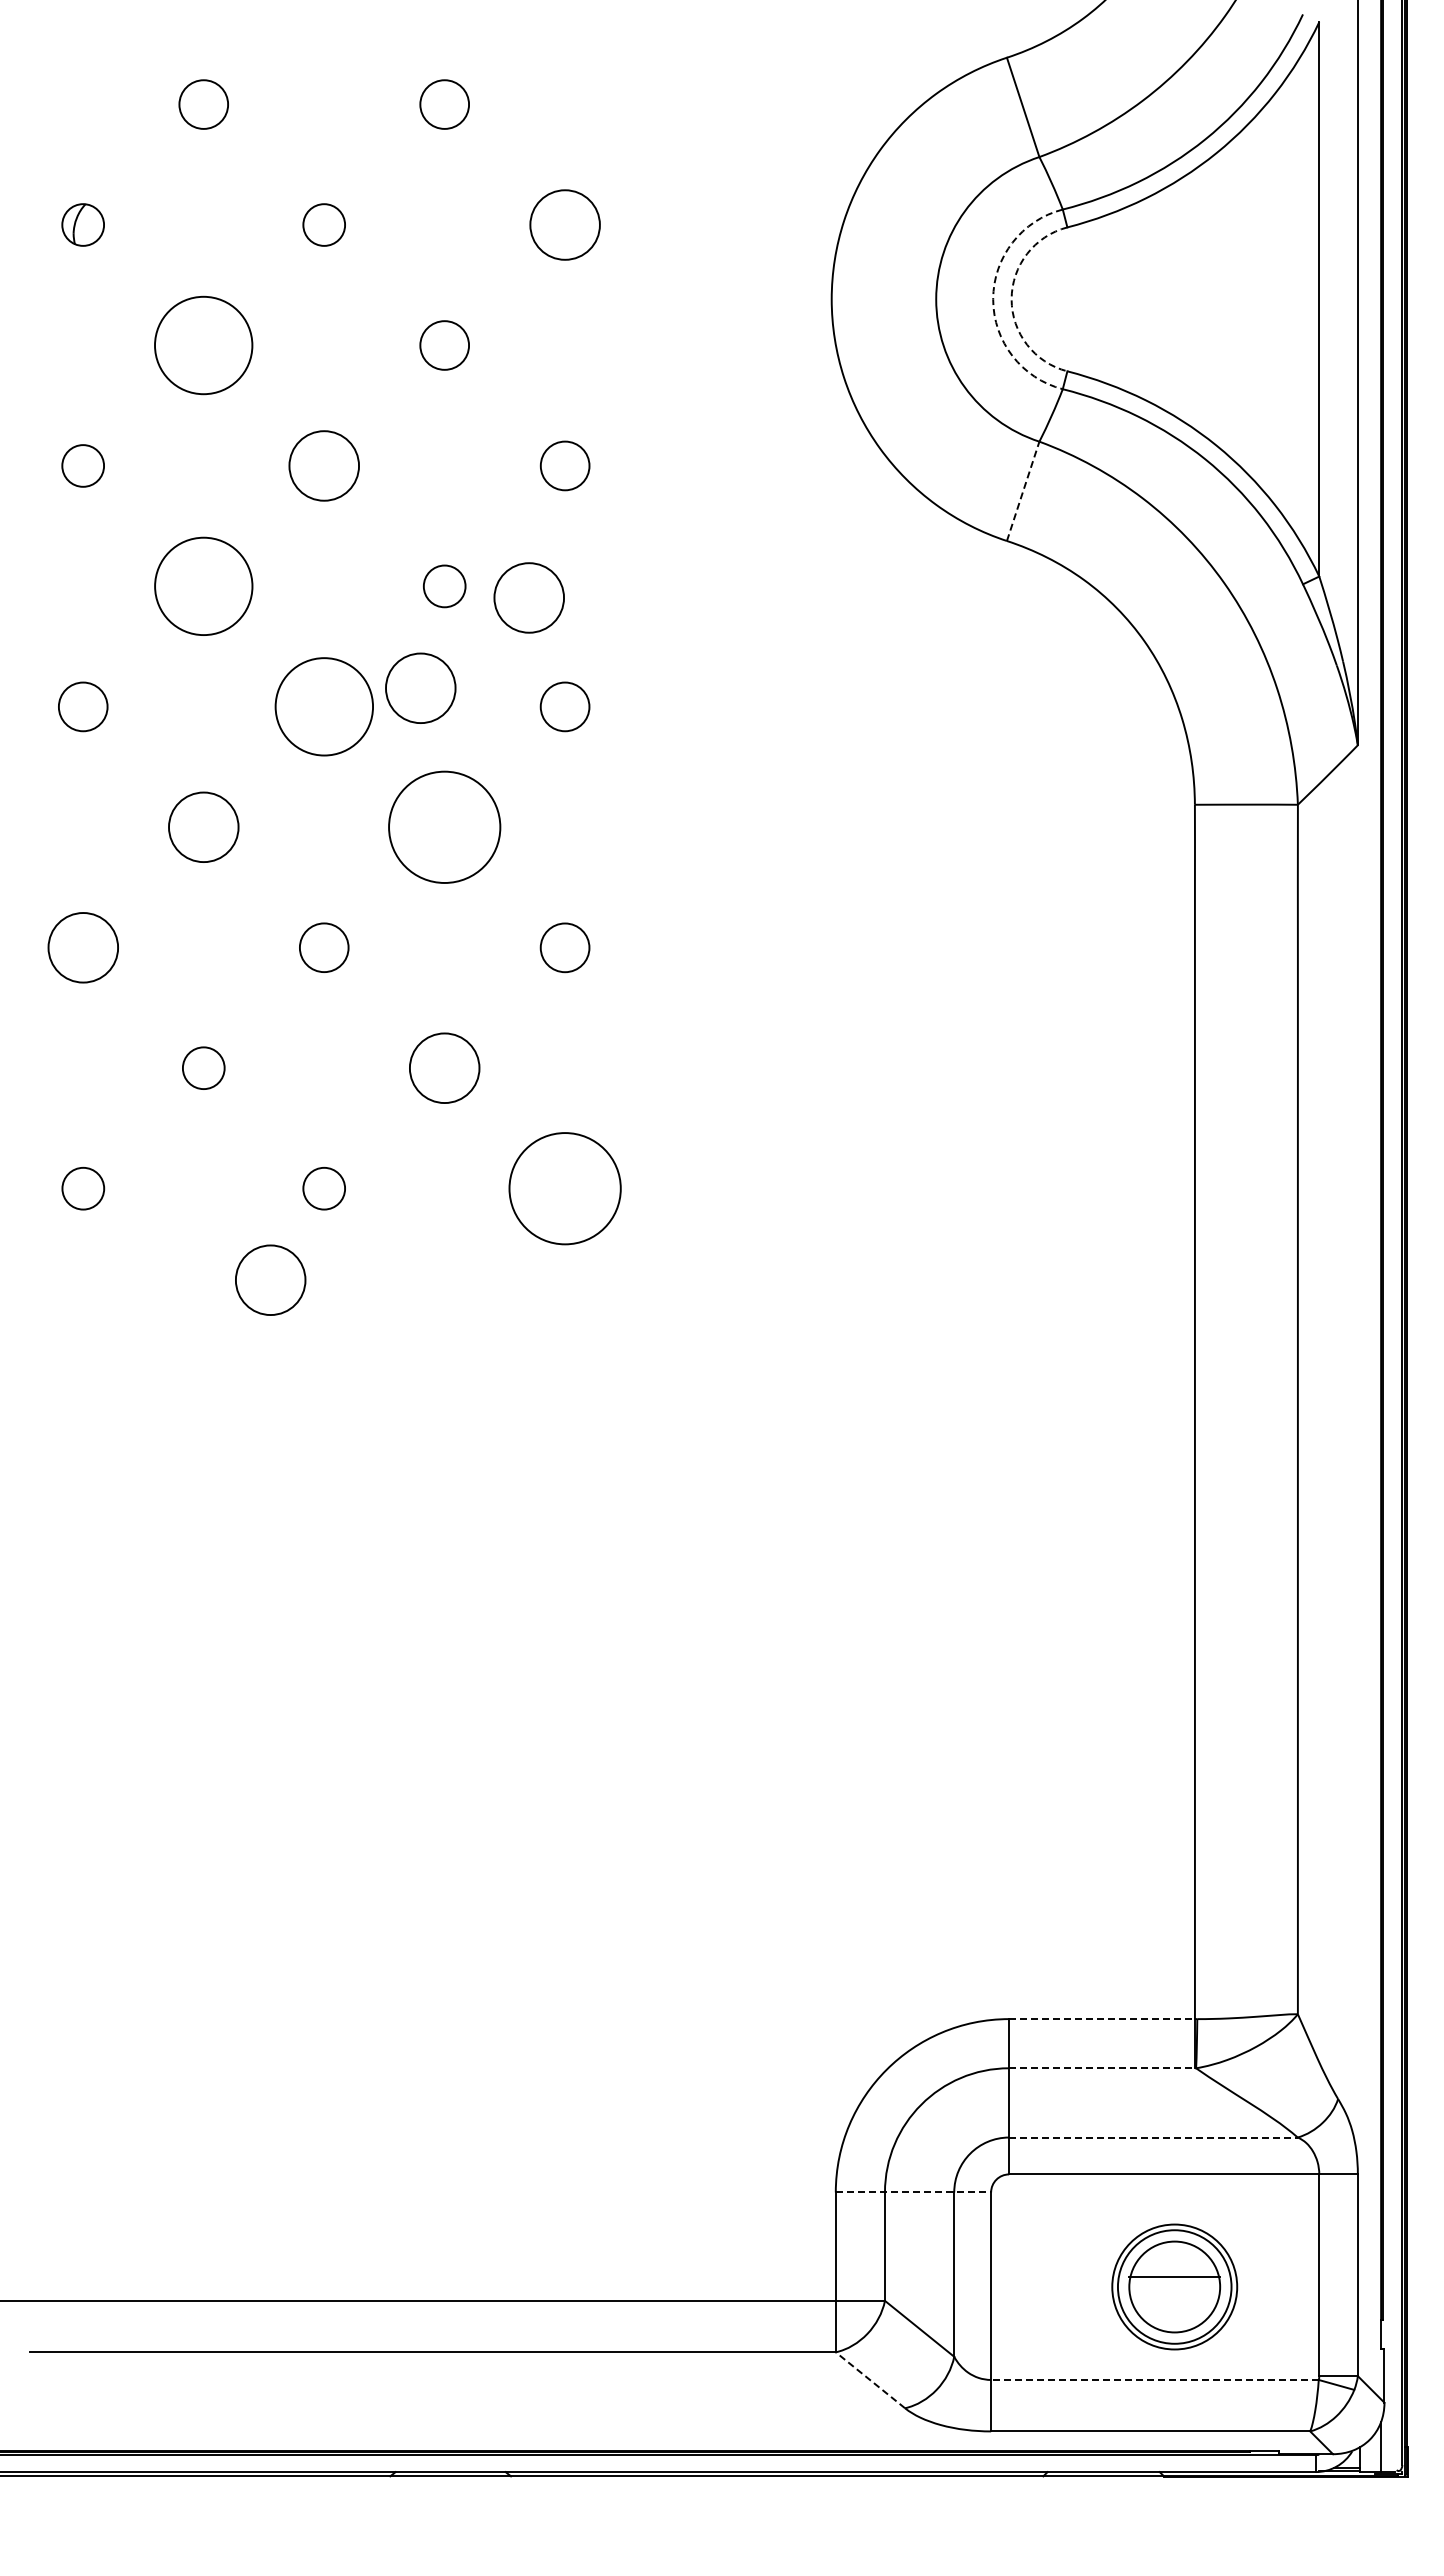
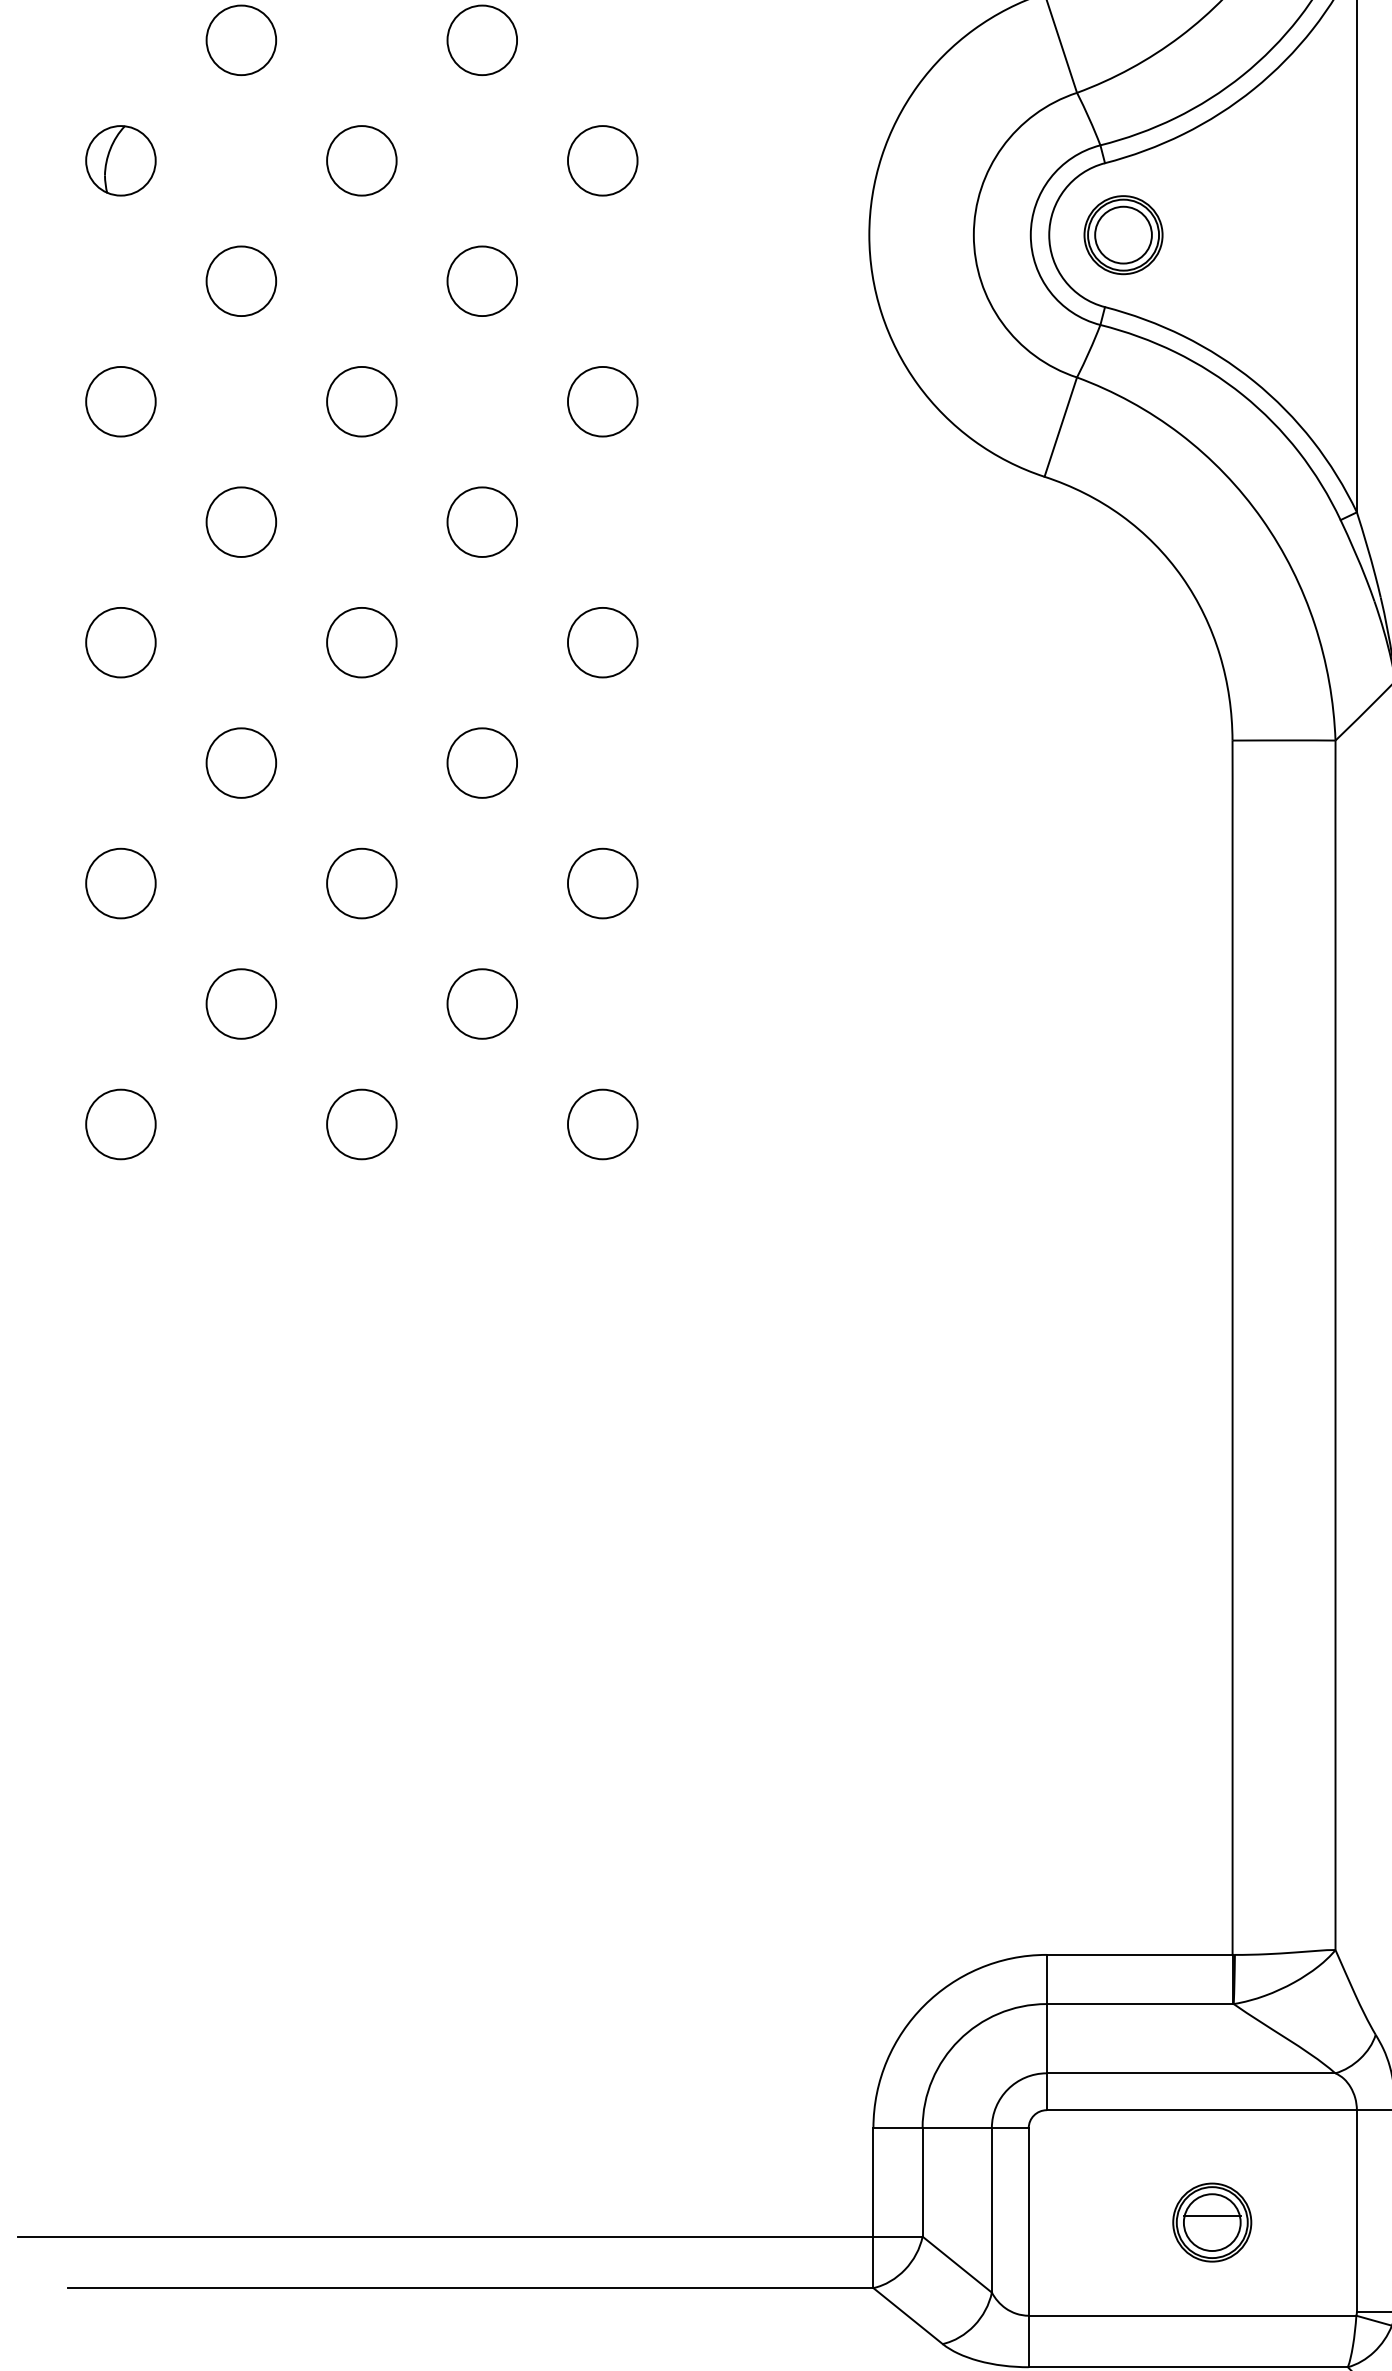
circle: (203, 104) -> (241, 40), size x1.43
circle: (444, 104) -> (482, 40), size x1.43
part: (82, 224) -> (120, 160), size x1.67
circle: (324, 224) -> (362, 160), size x1.67
arc: (993, 299) -> (1031, 235), dashed -> solid
arc: (1011, 299) -> (1049, 235), dashed -> solid
part: (1085, 299) -> (1123, 235), added
circle: (203, 345) -> (241, 281), size x0.71
circle: (444, 345) -> (482, 281), size x1.43
circle: (82, 465) -> (120, 401), size x1.67
circle: (564, 465) -> (602, 401), size x1.43
line: (1023, 490) -> (1061, 426), dashed -> solid
circle: (203, 586) -> (241, 522), size x0.71
circle: (444, 586) -> (482, 522), size x1.67
circle: (528, 597) -> (566, 533), removed
circle: (420, 687) -> (458, 623), removed
circle: (82, 706) -> (120, 642), size x1.43
circle: (323, 706) -> (361, 642), size x0.71
circle: (564, 706) -> (602, 642), size x1.43
circle: (444, 827) -> (482, 763), size x0.62
circle: (324, 947) -> (362, 883), size x1.43
circle: (564, 947) -> (602, 883), size x1.43
circle: (203, 1068) -> (241, 1004), size x1.67
circle: (83, 1188) -> (121, 1124), size x1.67
circle: (324, 1188) -> (362, 1124), size x1.67
circle: (564, 1188) -> (602, 1124), size x0.62
circle: (270, 1279) -> (308, 1215), removed
line: (1102, 2019) -> (1140, 1955), dashed -> solid
line: (1102, 2068) -> (1140, 2004), dashed -> solid
line: (1153, 2137) -> (1191, 2073), dashed -> solid
line: (913, 2192) -> (951, 2128), dashed -> solid
part: (1174, 2286) -> (1212, 2222), size x0.62
line: (1154, 2379) -> (1192, 2315), dashed -> solid
line: (870, 2380) -> (908, 2316), dashed -> solid

